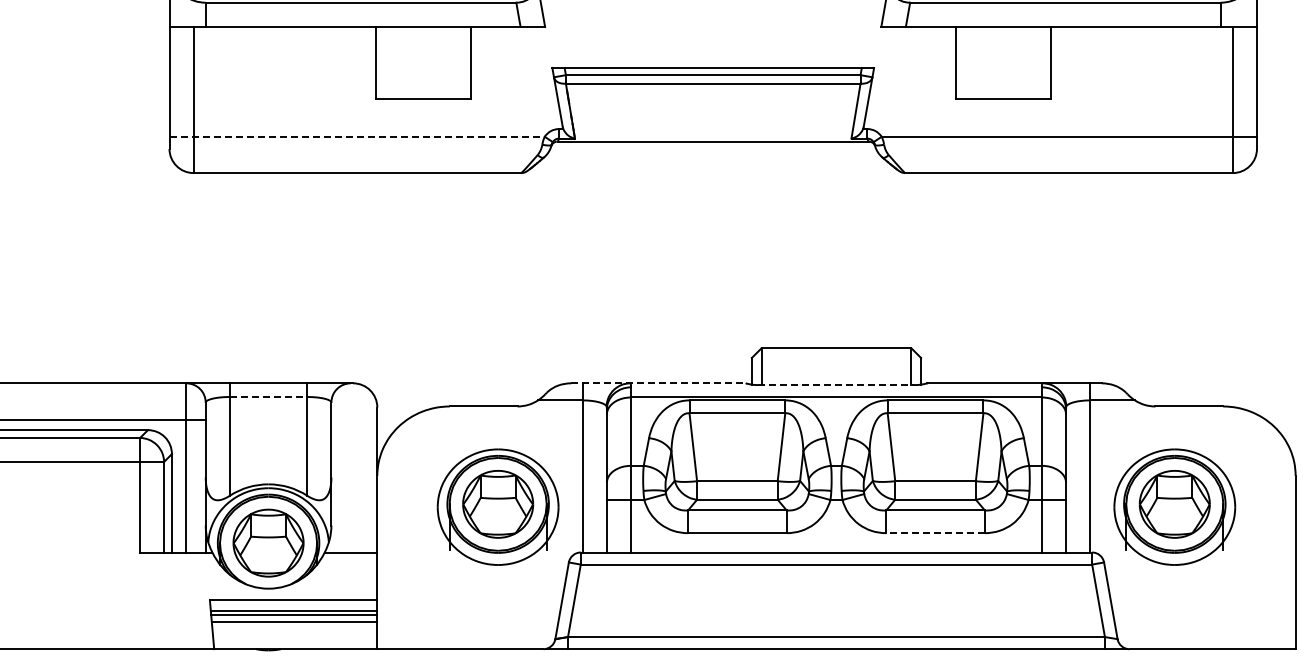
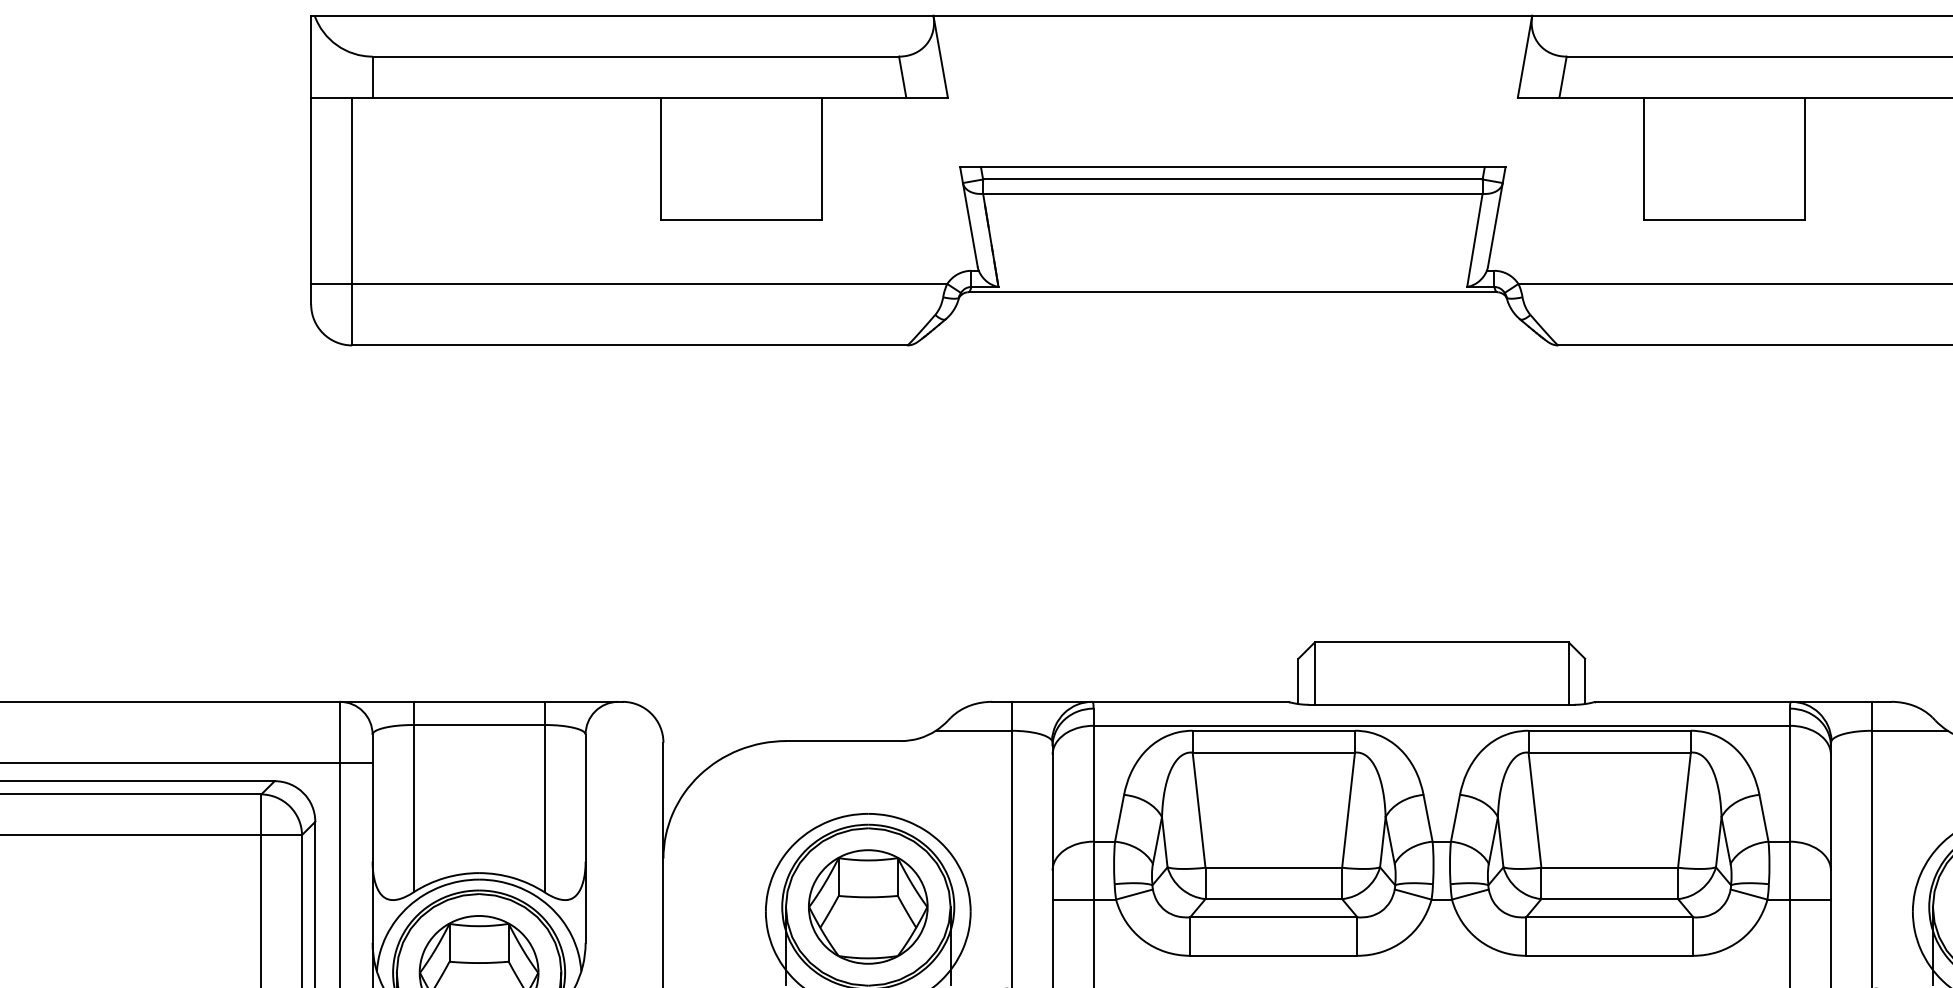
line: (357, 136) -> (629, 283), dashed -> solid
line: (659, 383) -> (1141, 702), dashed -> solid
line: (836, 385) -> (1441, 705), dashed -> solid
line: (268, 397) -> (478, 725), dashed -> solid
line: (935, 533) -> (1609, 956), dashed -> solid

